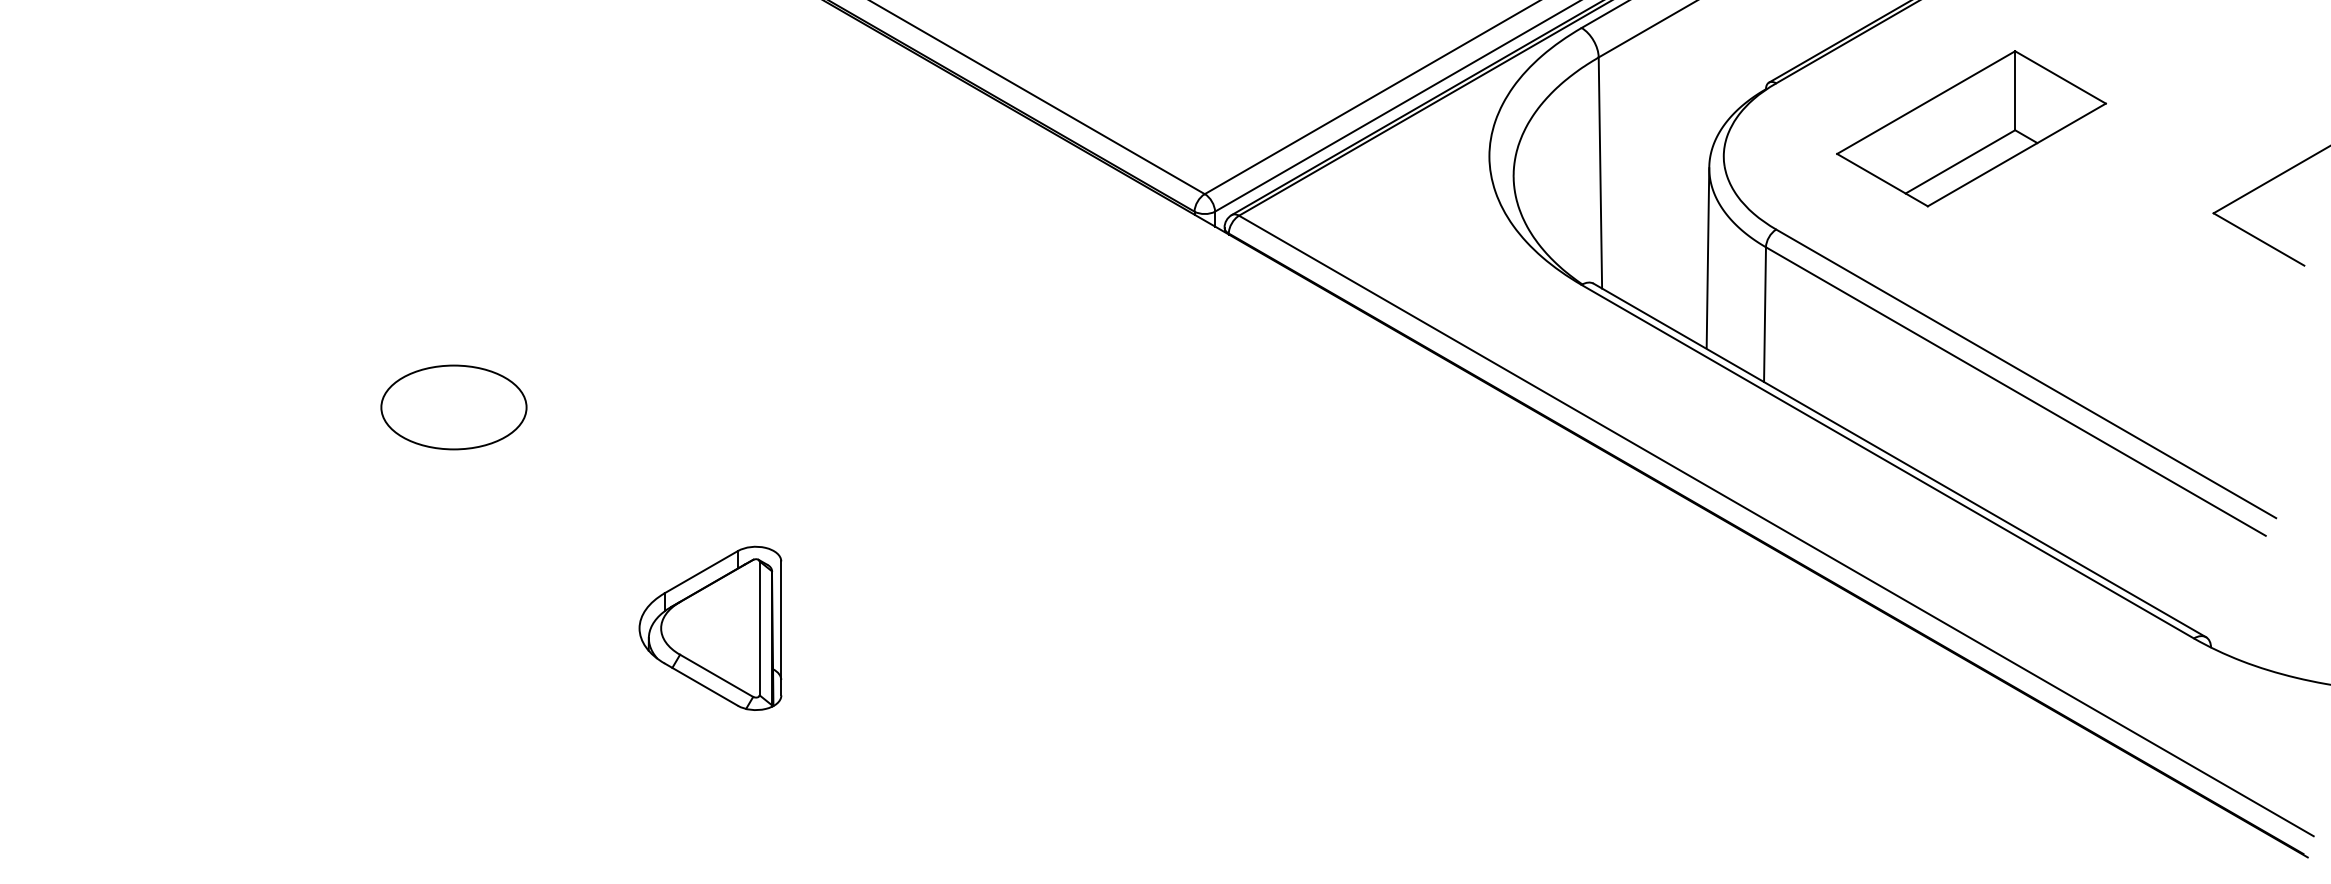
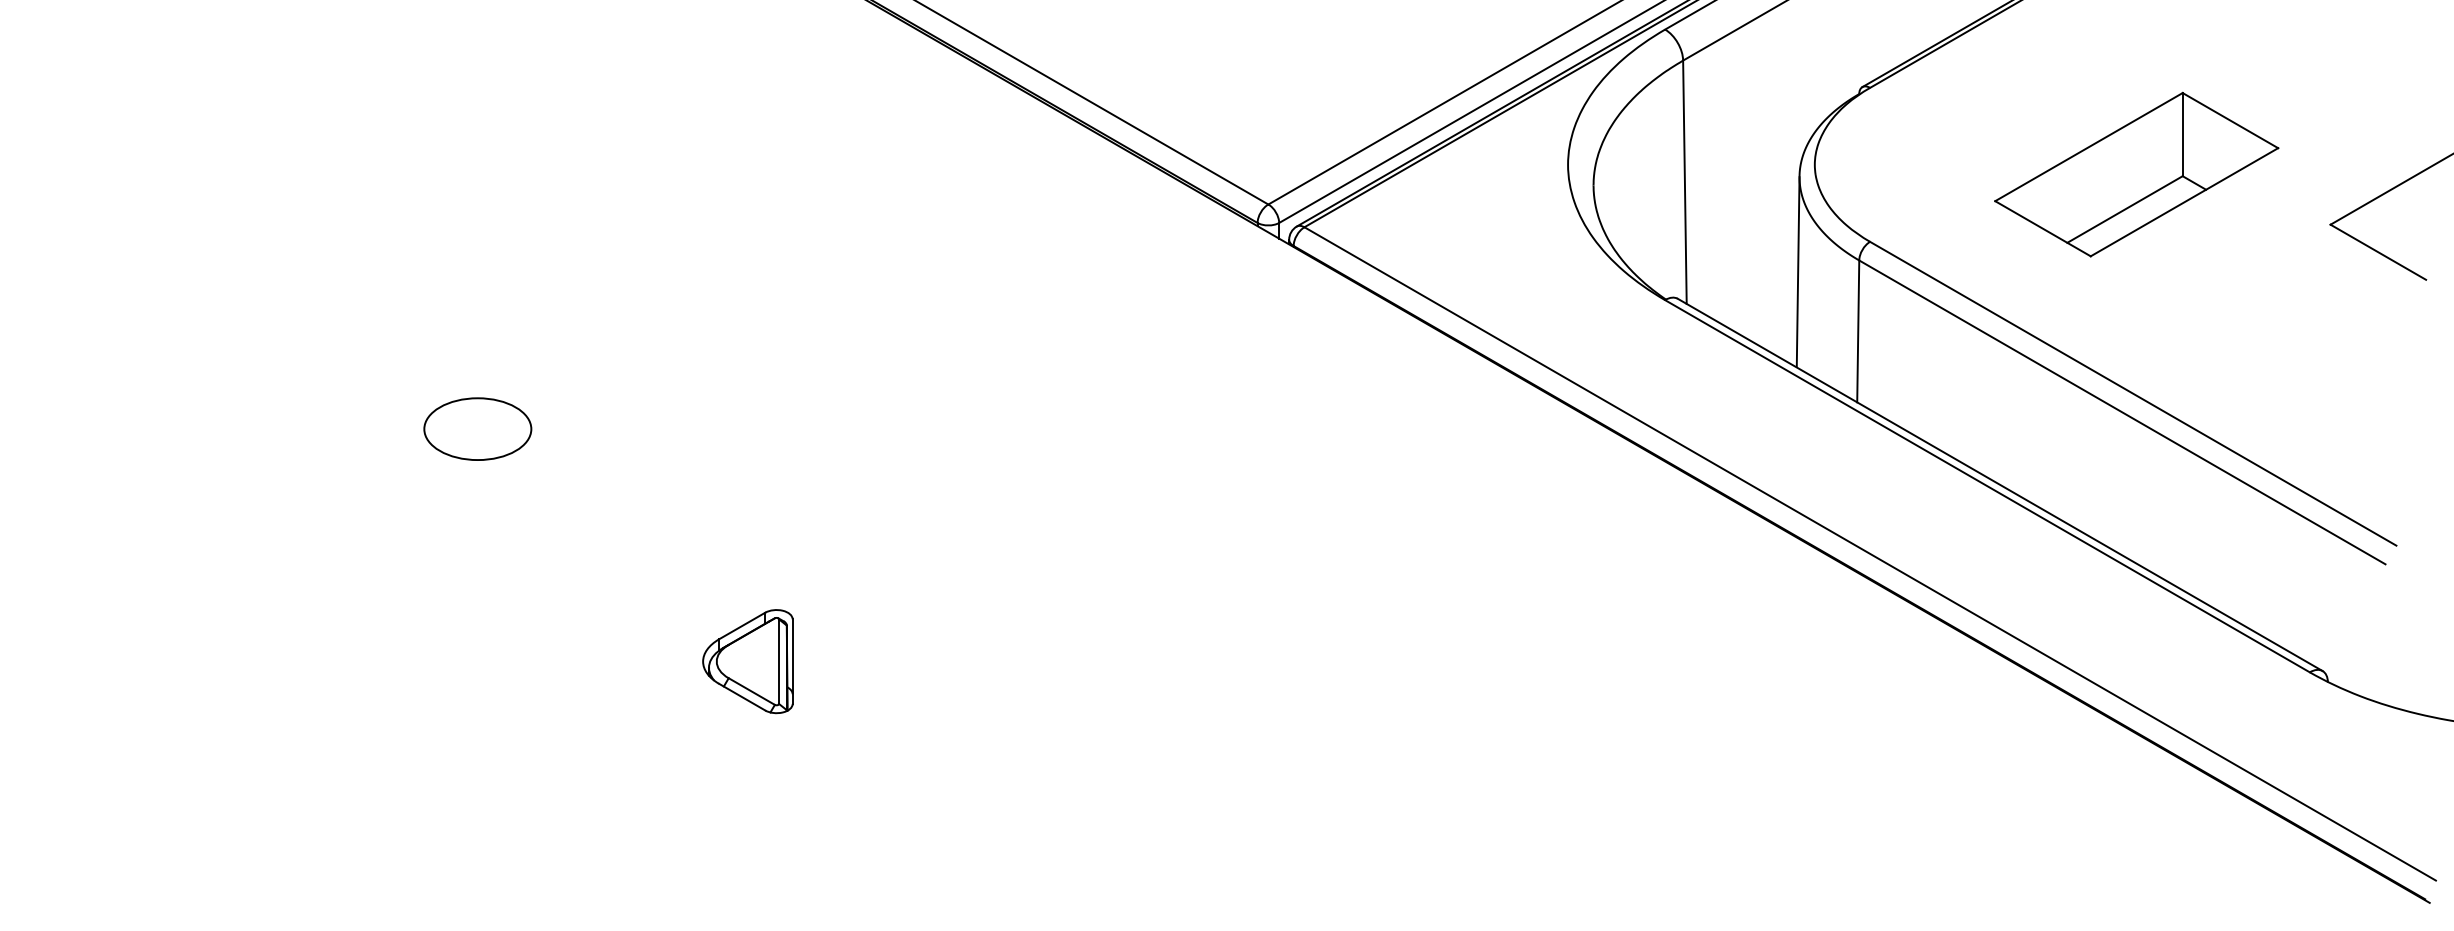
part: (1971, 128) -> (2136, 174), moved
part: (453, 407) -> (477, 429), size x0.7
part: (710, 627) -> (747, 660), size x0.6

